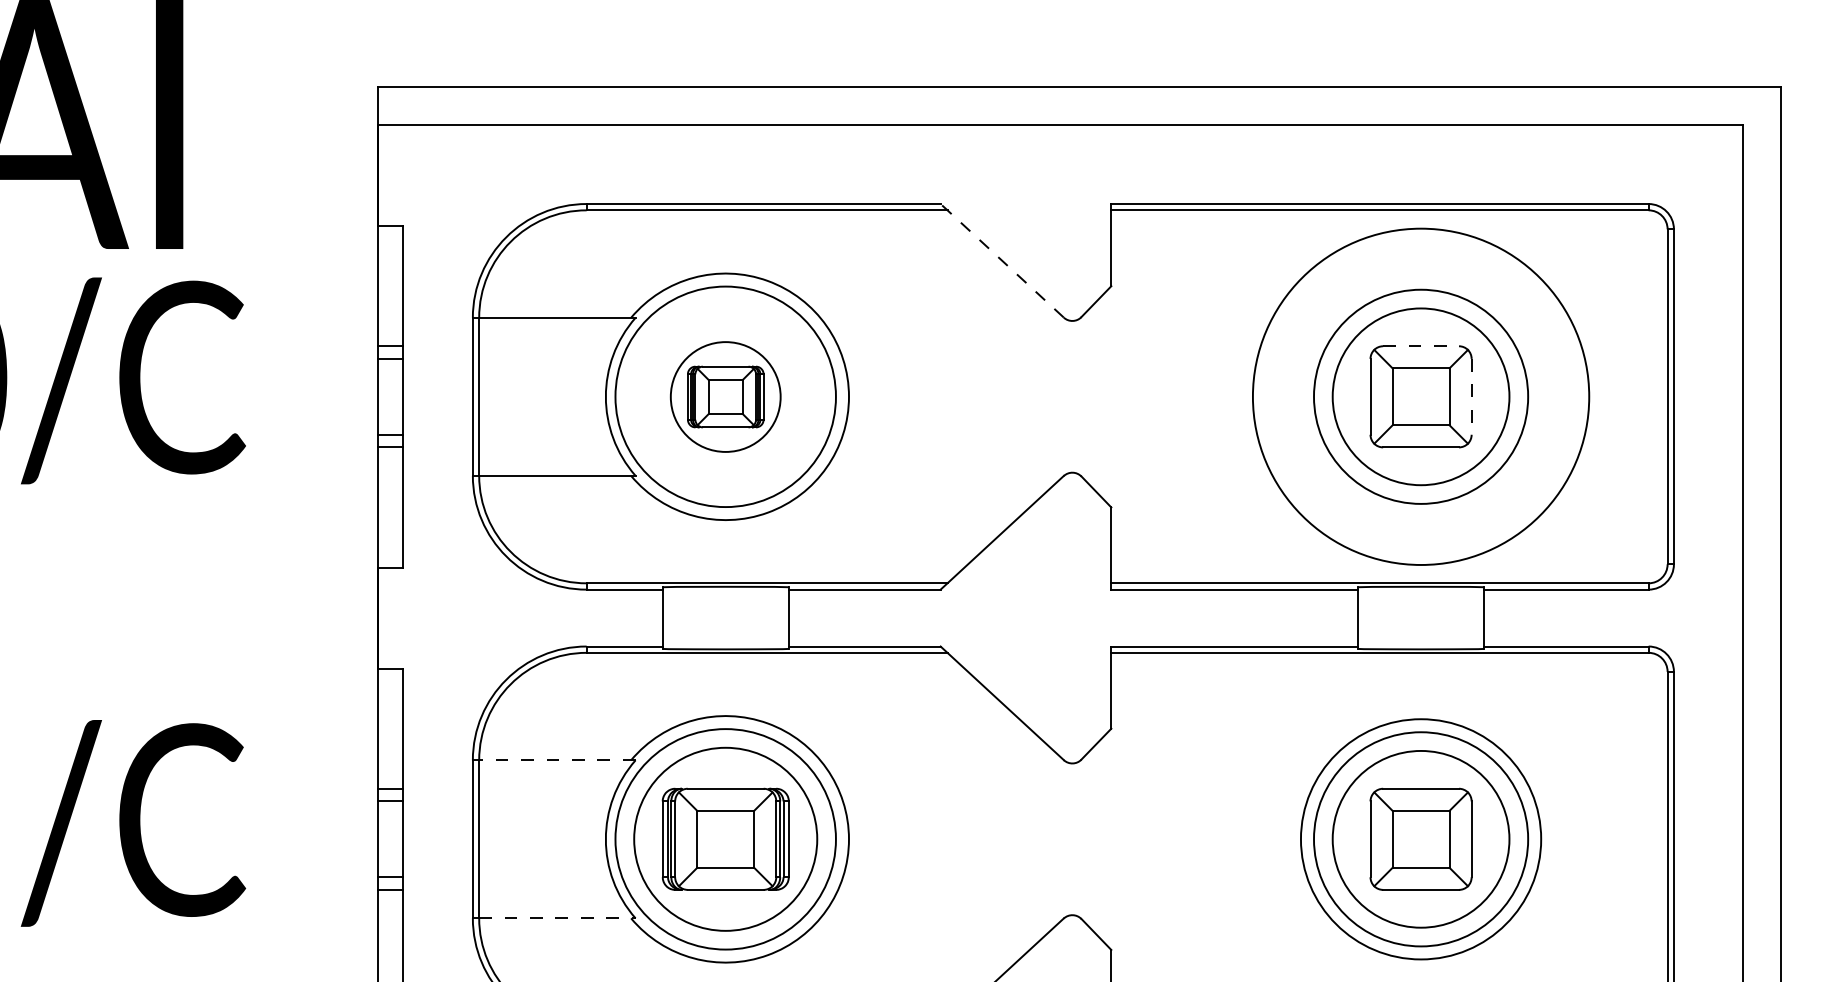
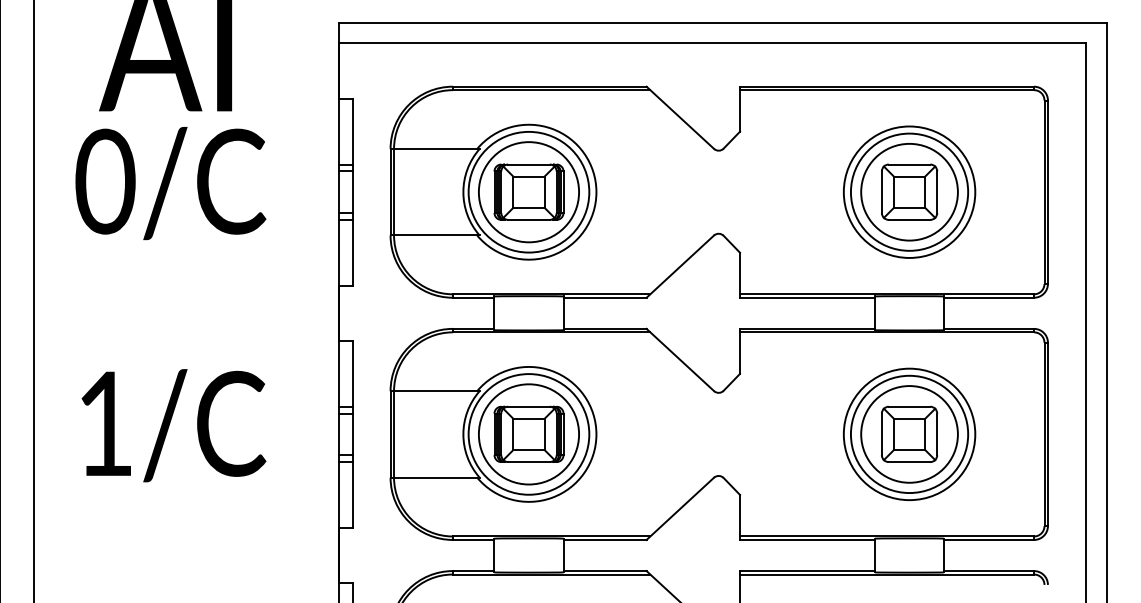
line: (1002, 260) -> (680, 117), dashed -> solid
line: (1420, 346) -> (909, 164), dashed -> solid
circle: (1420, 395) -> (909, 191), size x0.71
part: (724, 397) -> (528, 192), size x1.67
line: (1472, 397) -> (937, 192), dashed -> solid
line: (556, 760) -> (436, 391), dashed -> solid
line: (556, 918) -> (436, 477), dashed -> solid

